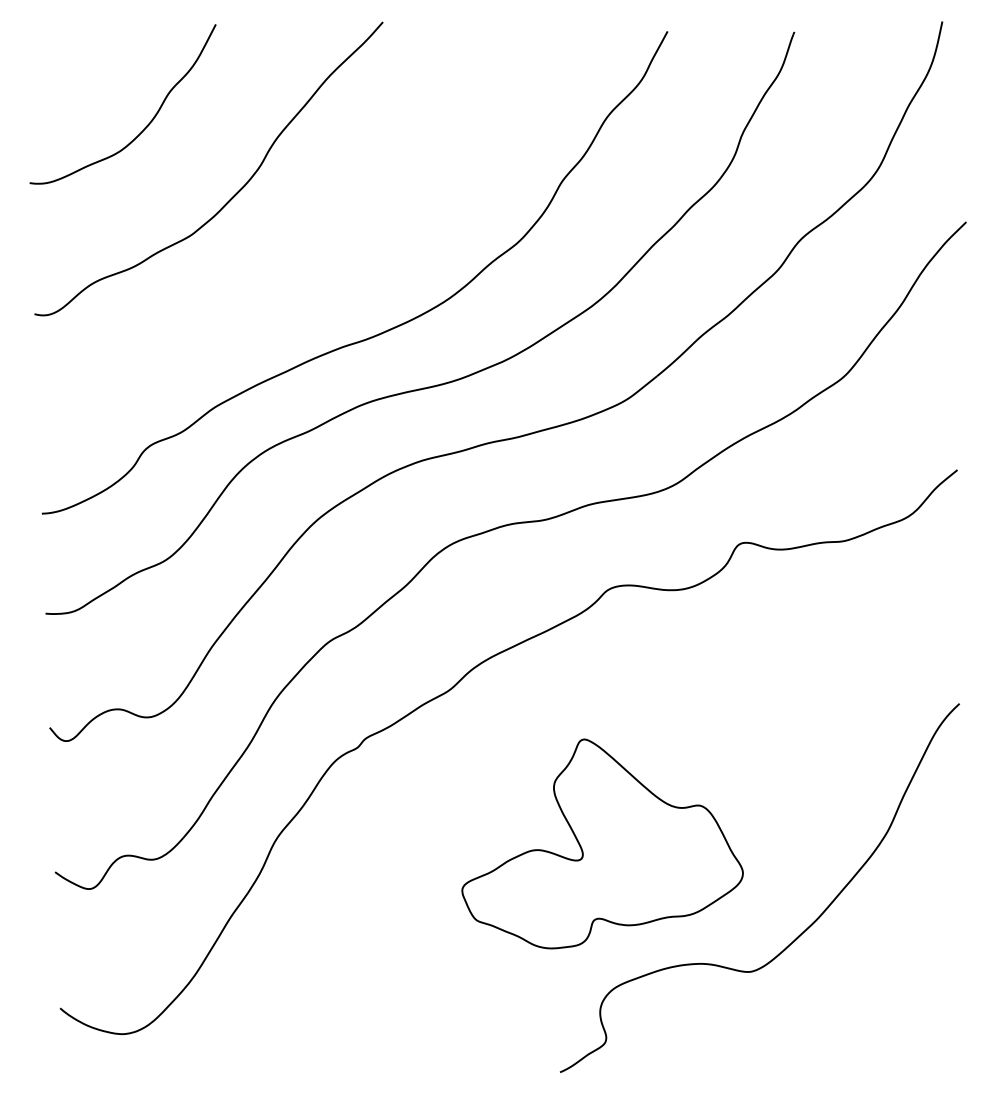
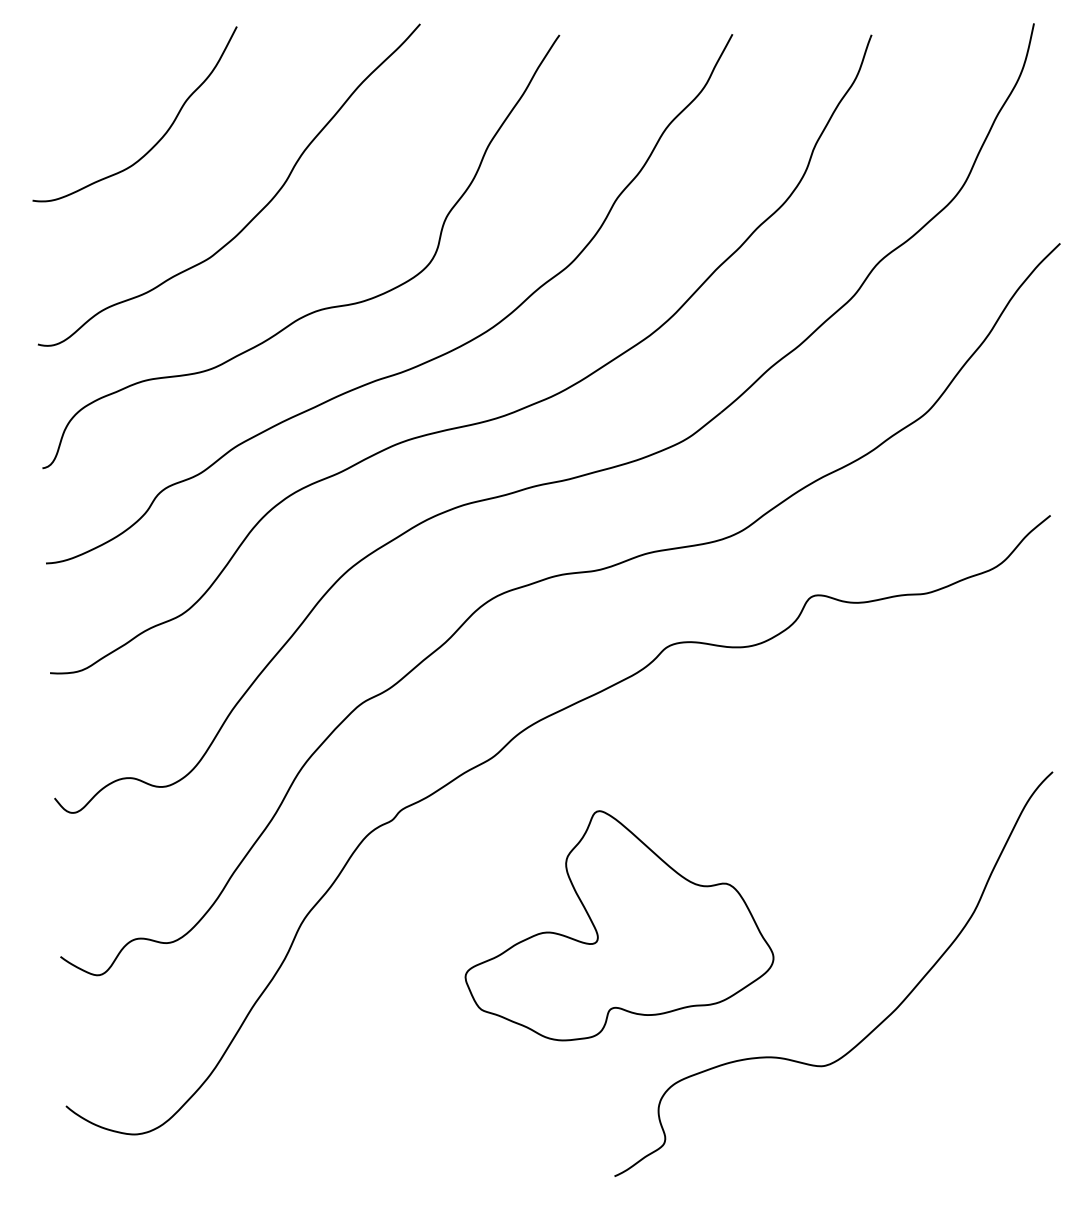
curve: (288, 282) -> (316, 309), added
part: (602, 843) -> (619, 925), moved

